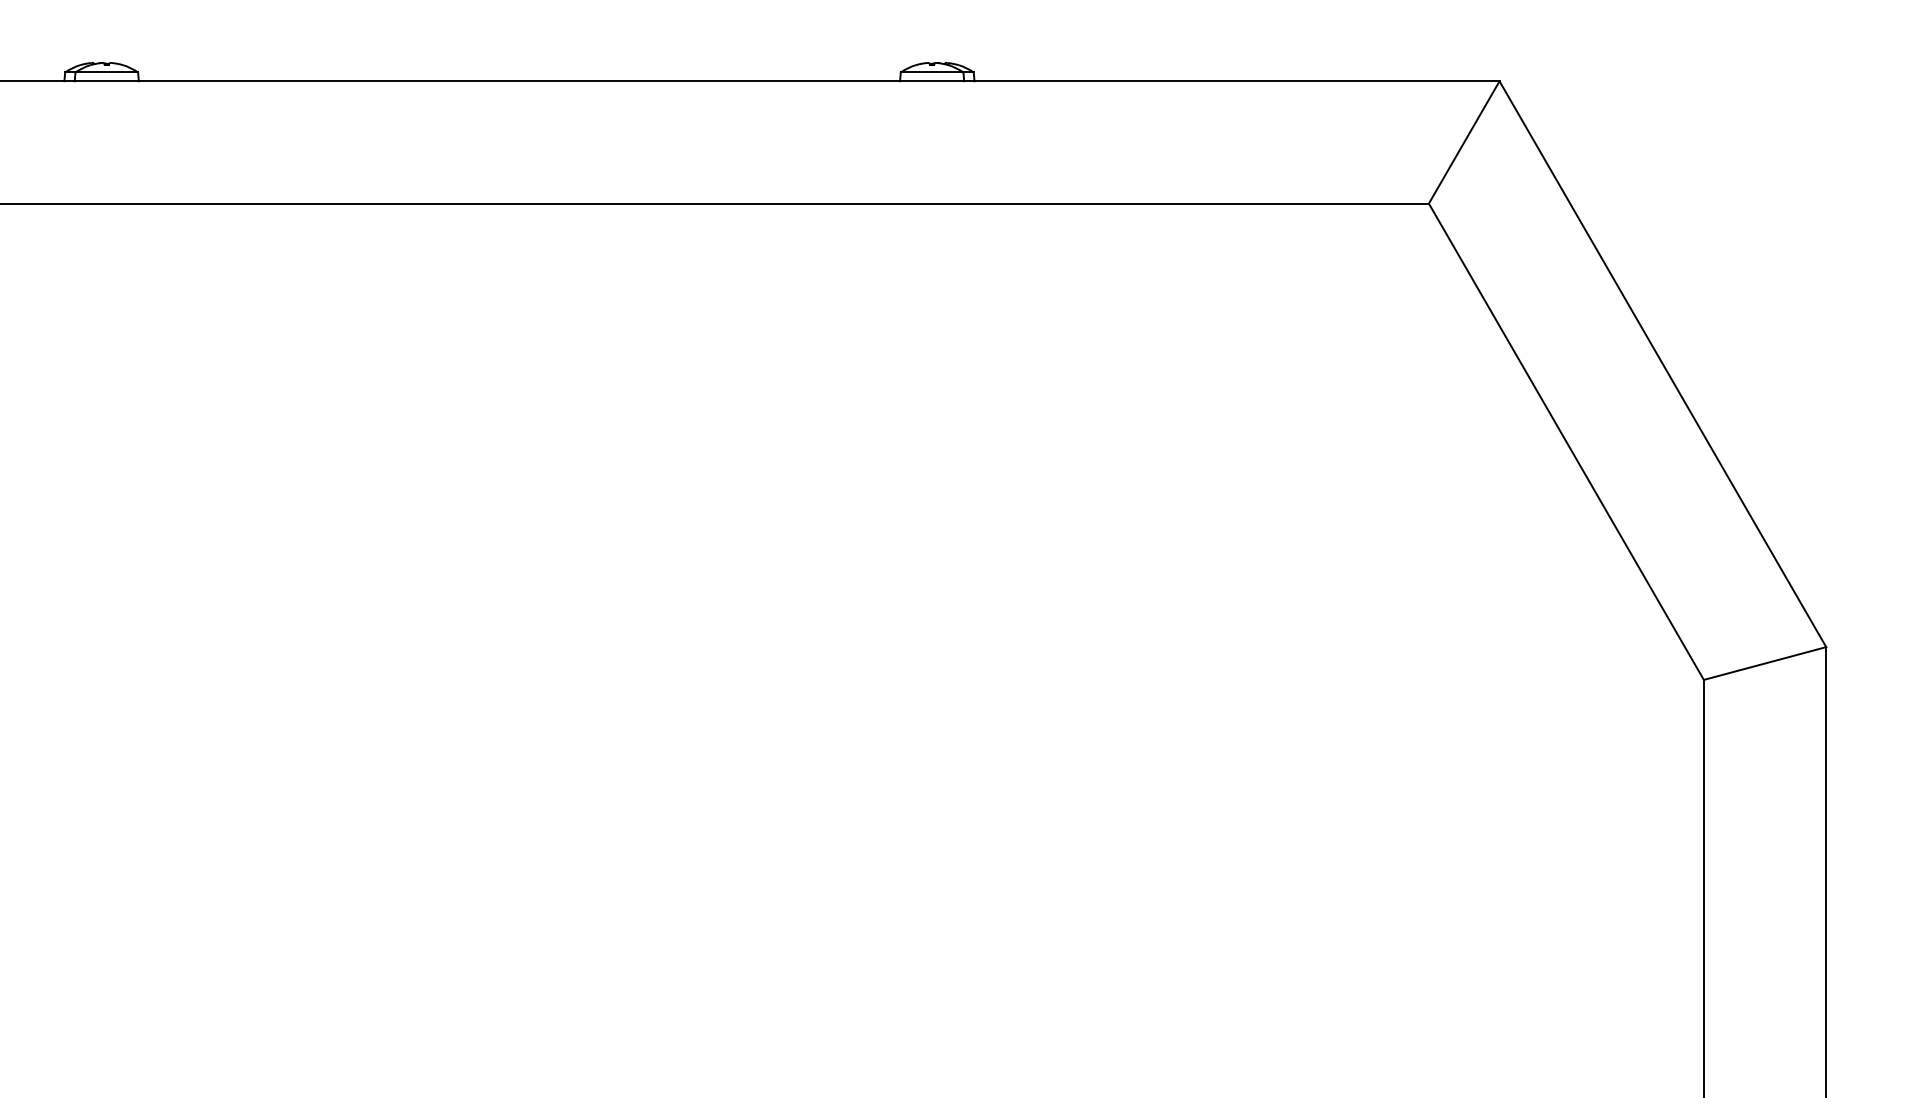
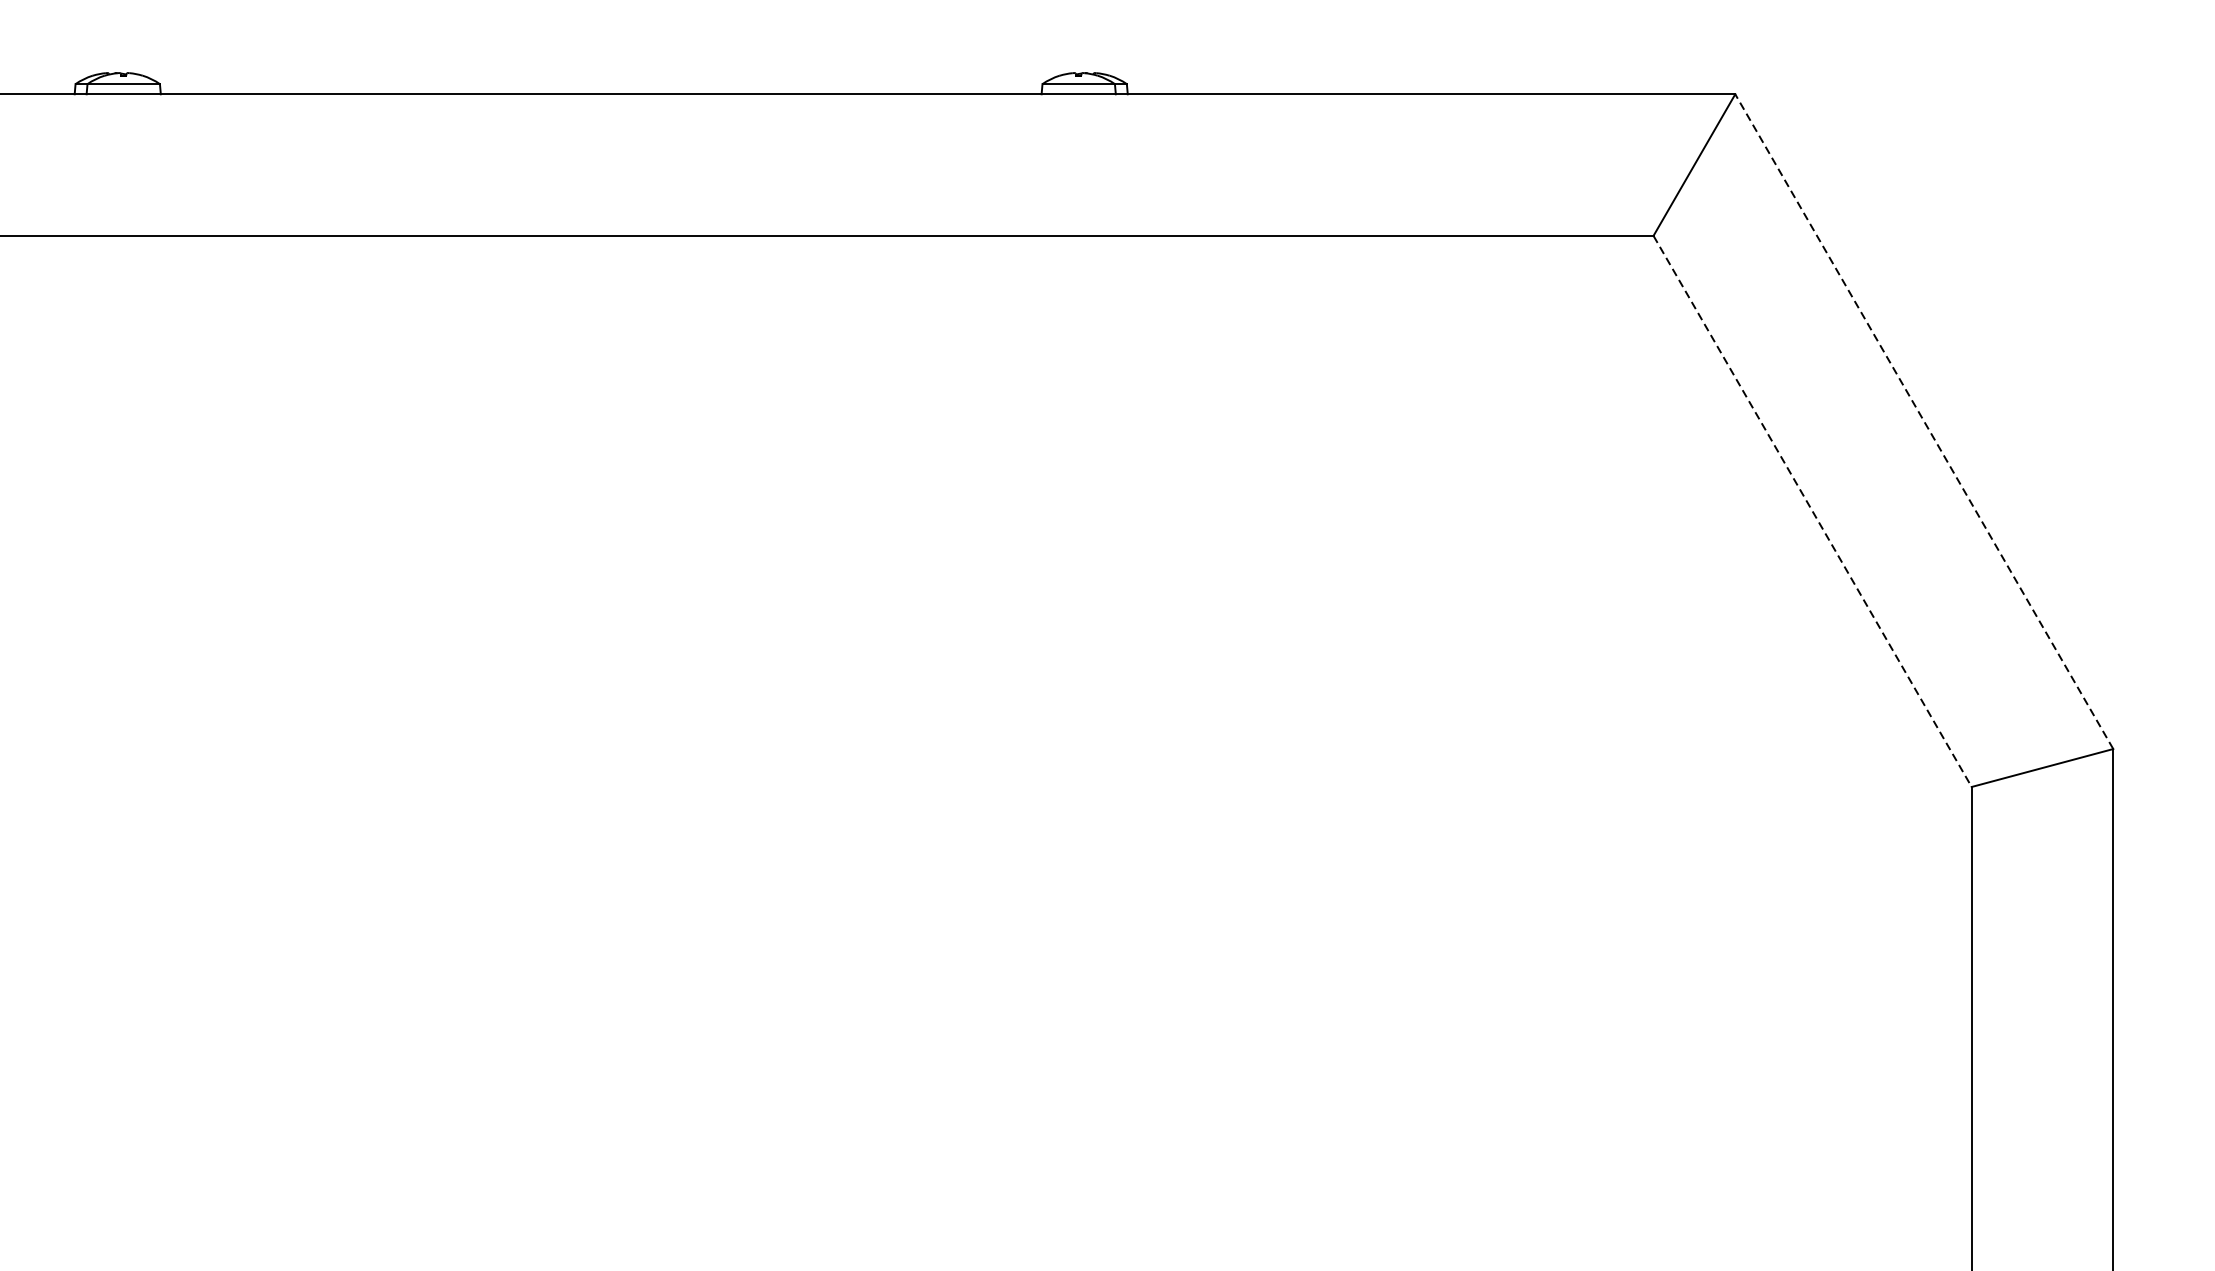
line: (1662, 364) -> (1923, 422), solid -> dashed
line: (1566, 441) -> (1812, 511), solid -> dashed

